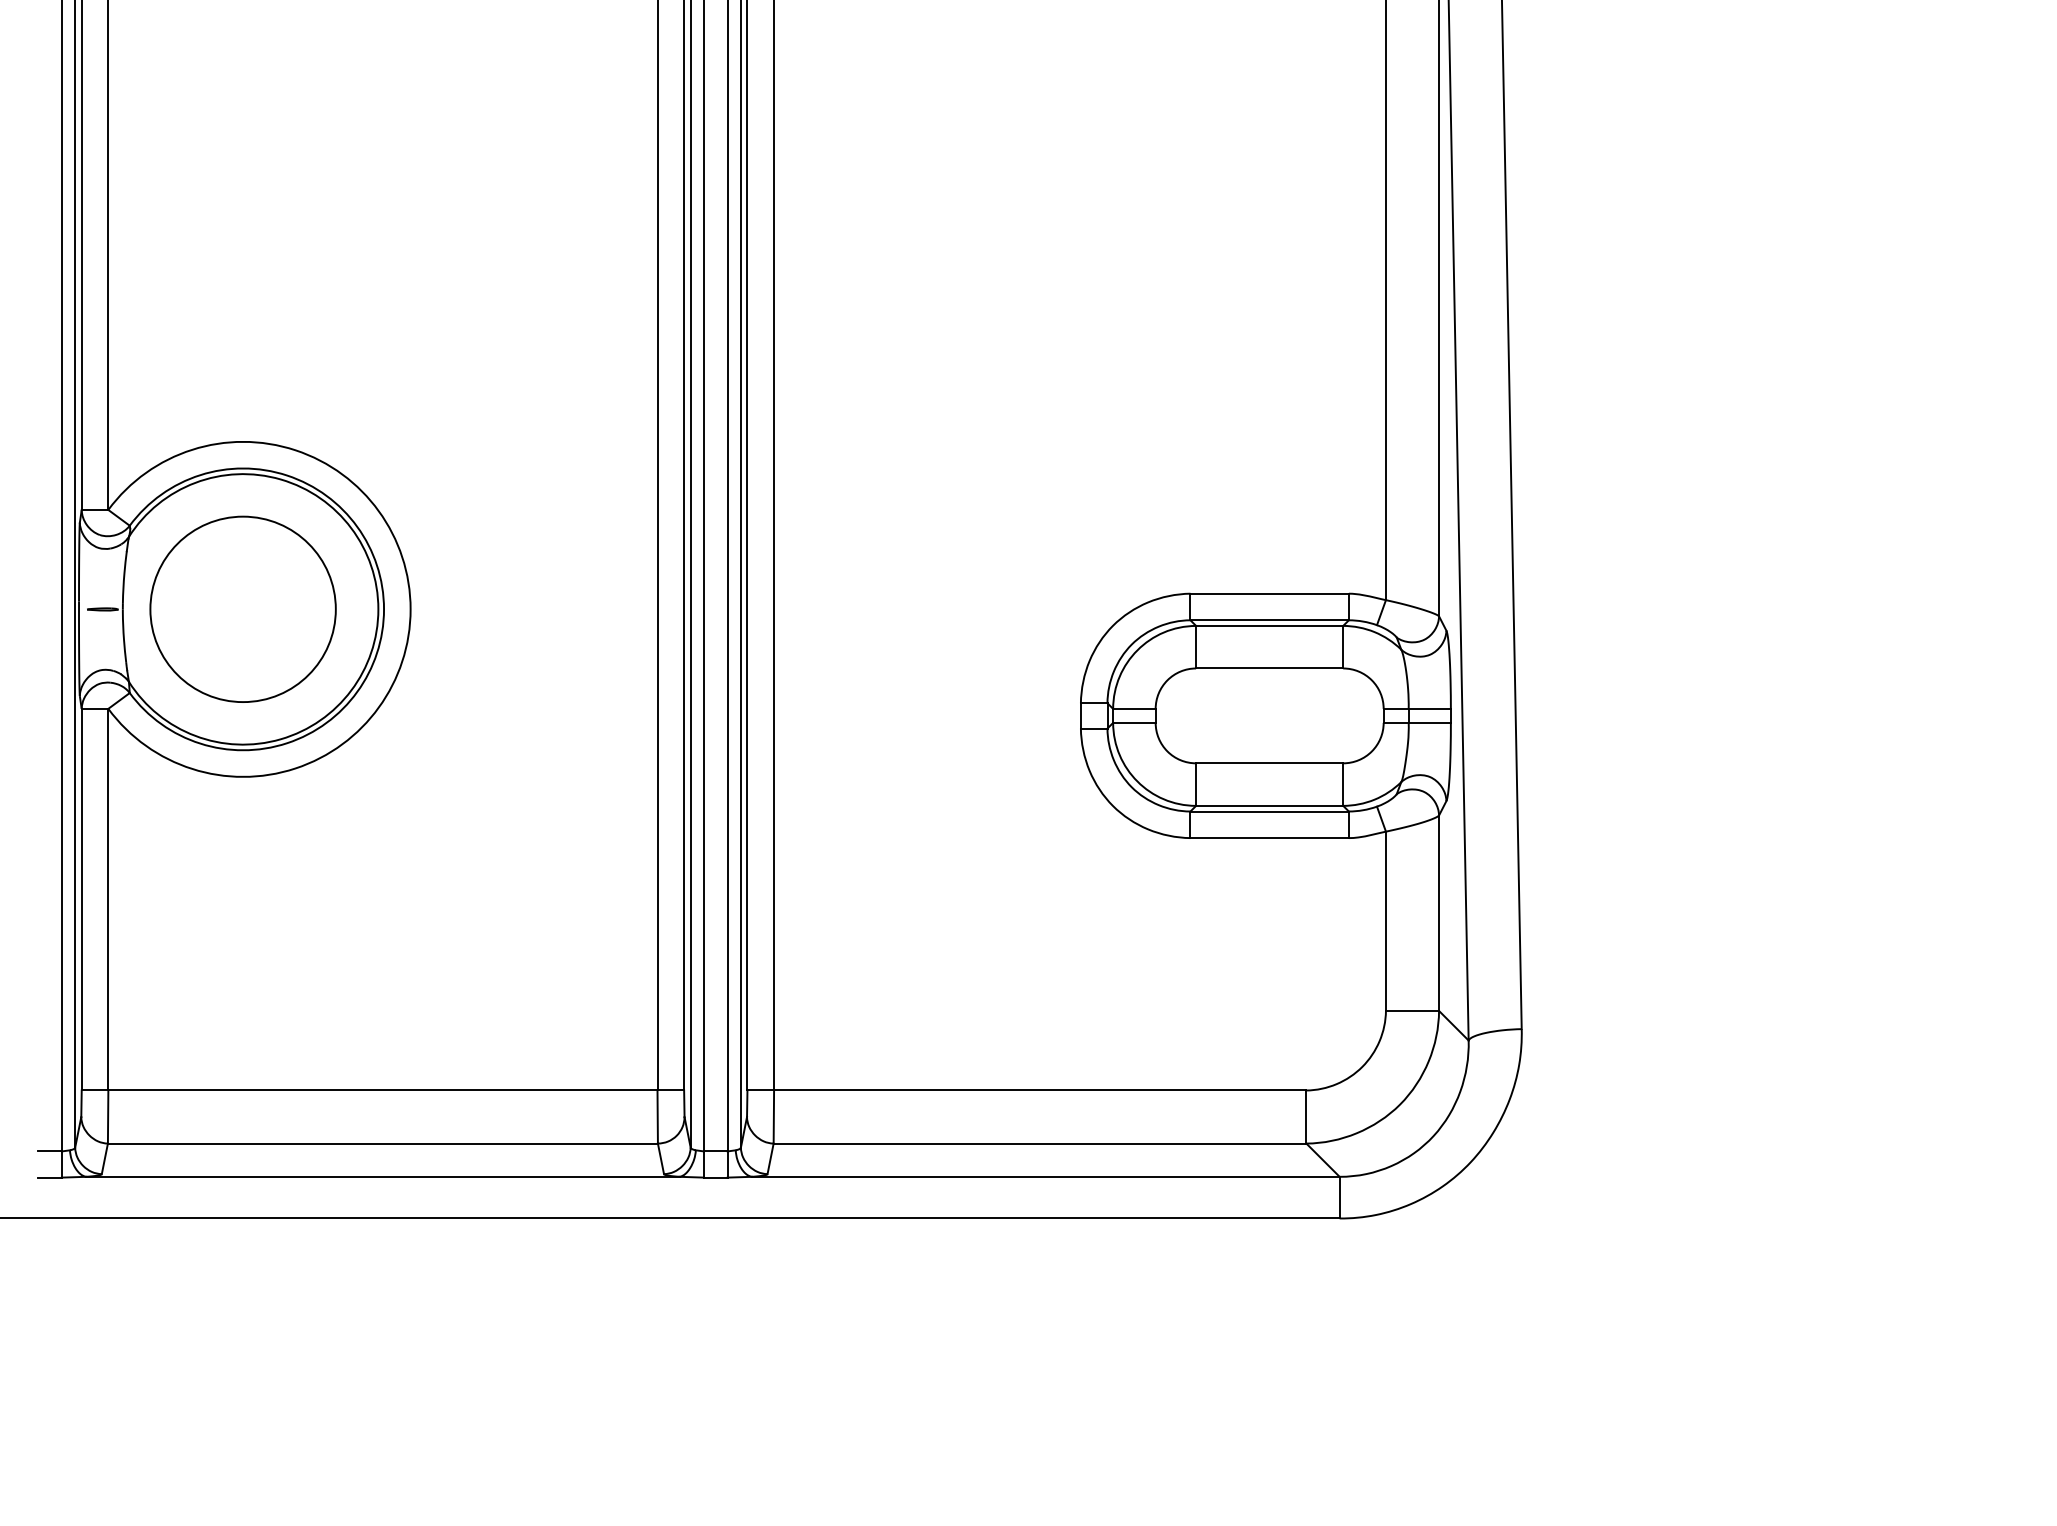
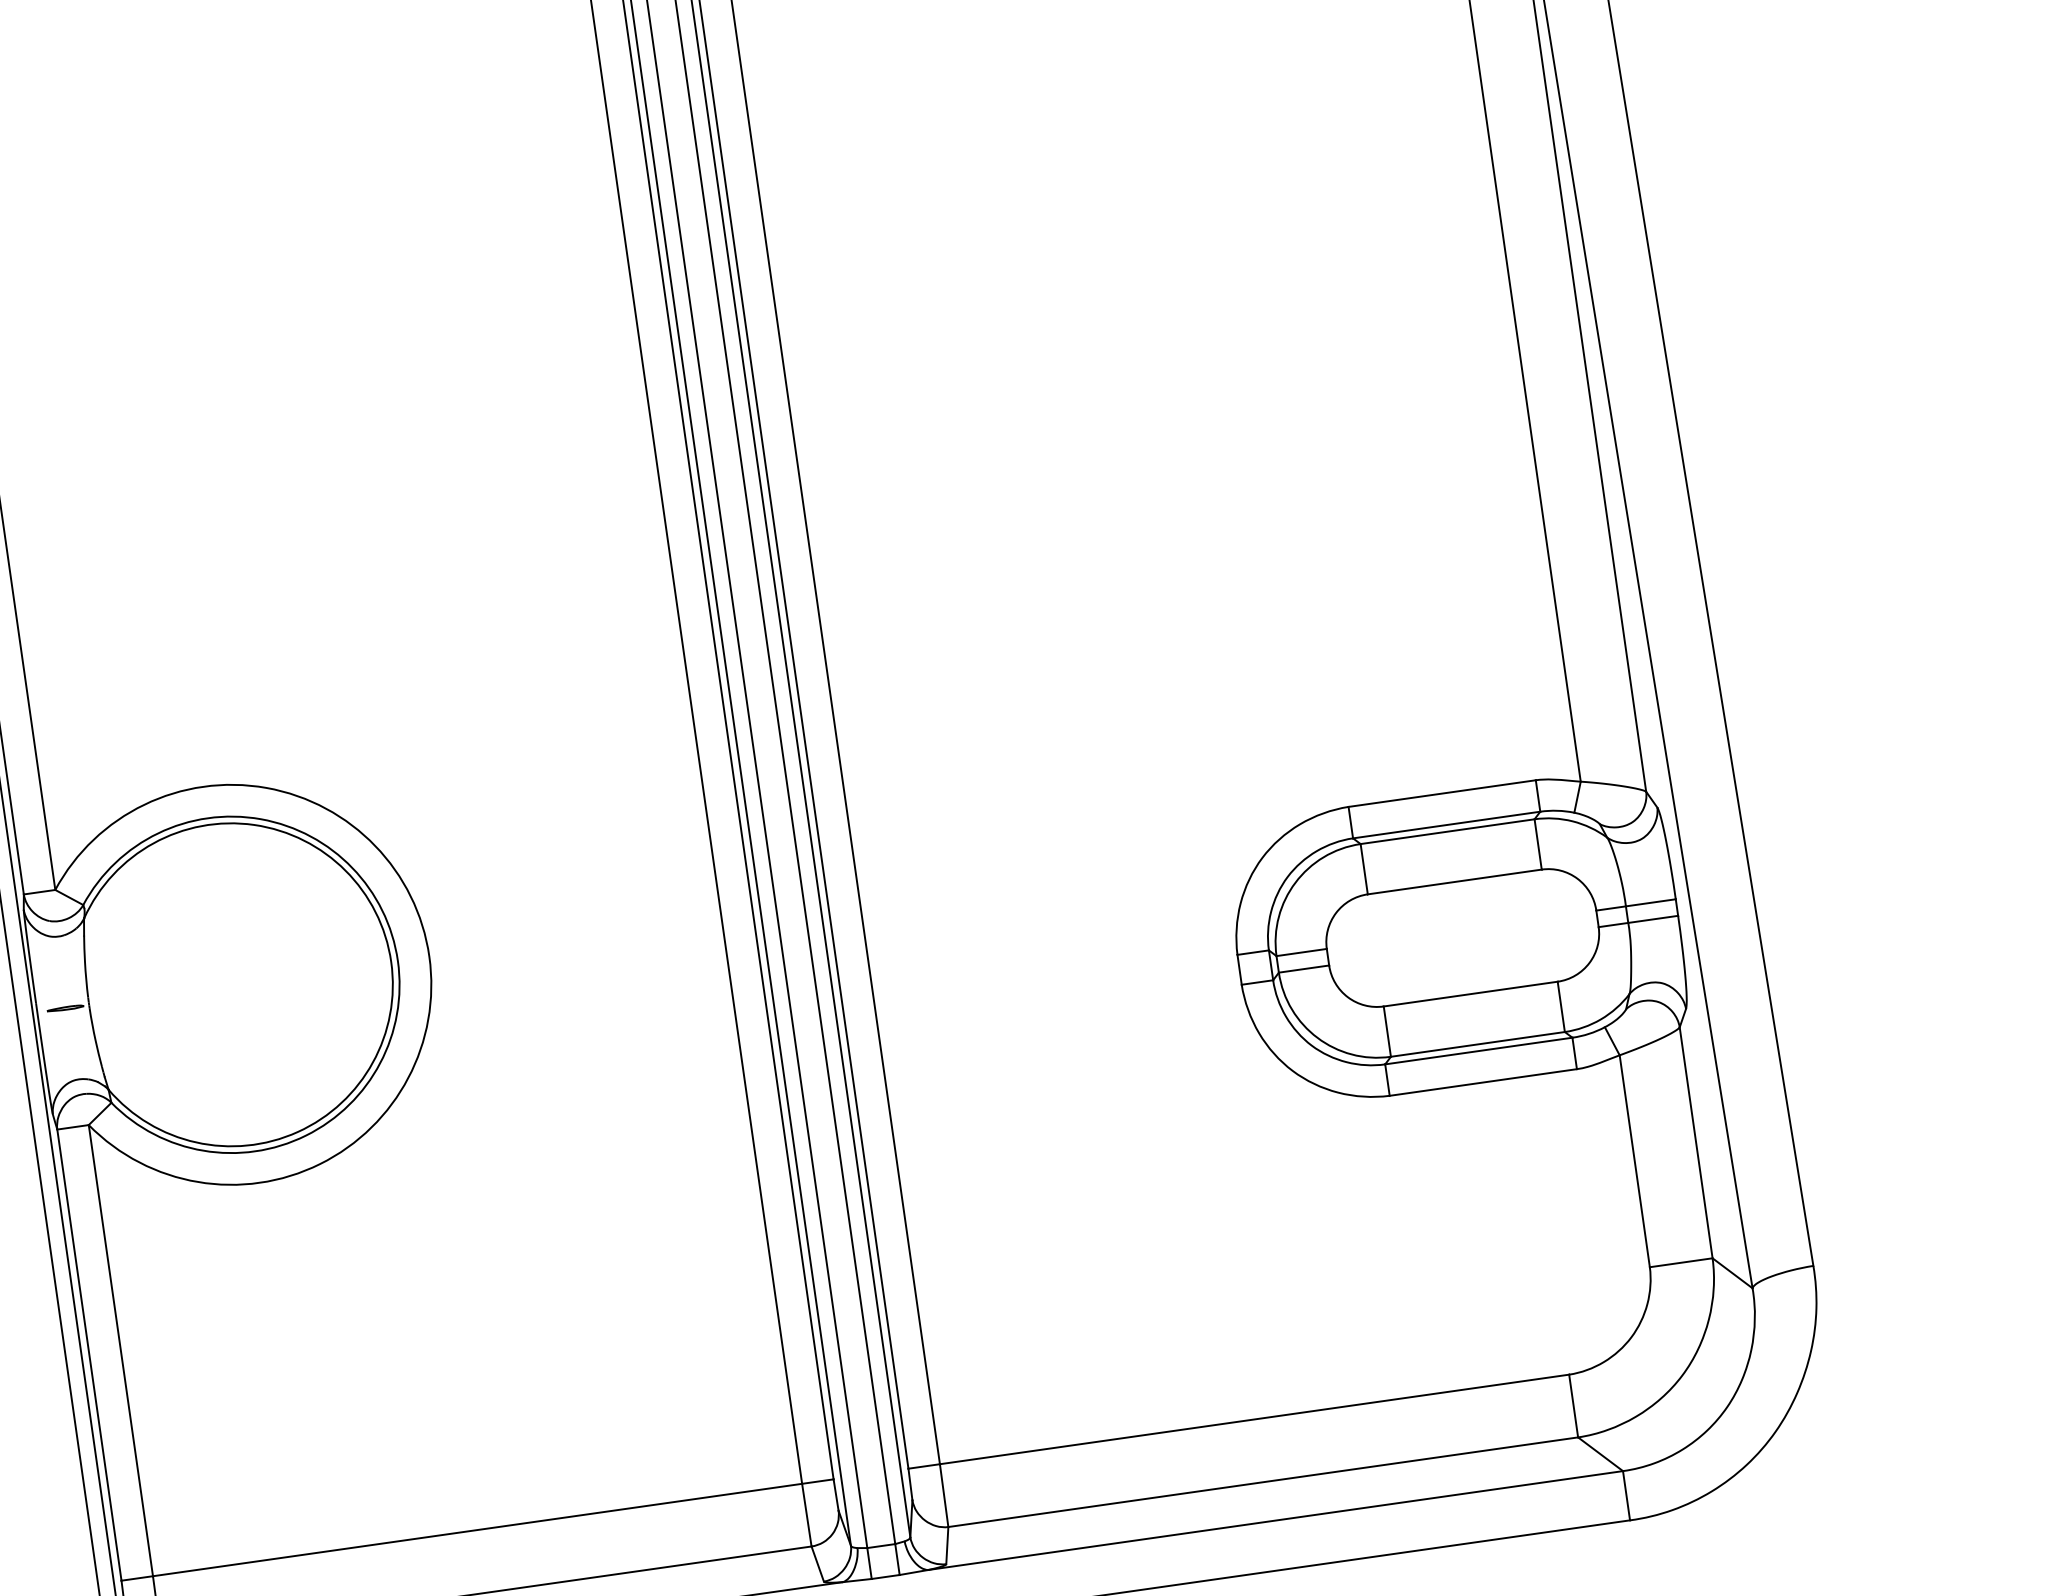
circle: (242, 608) -> (230, 983), removed

